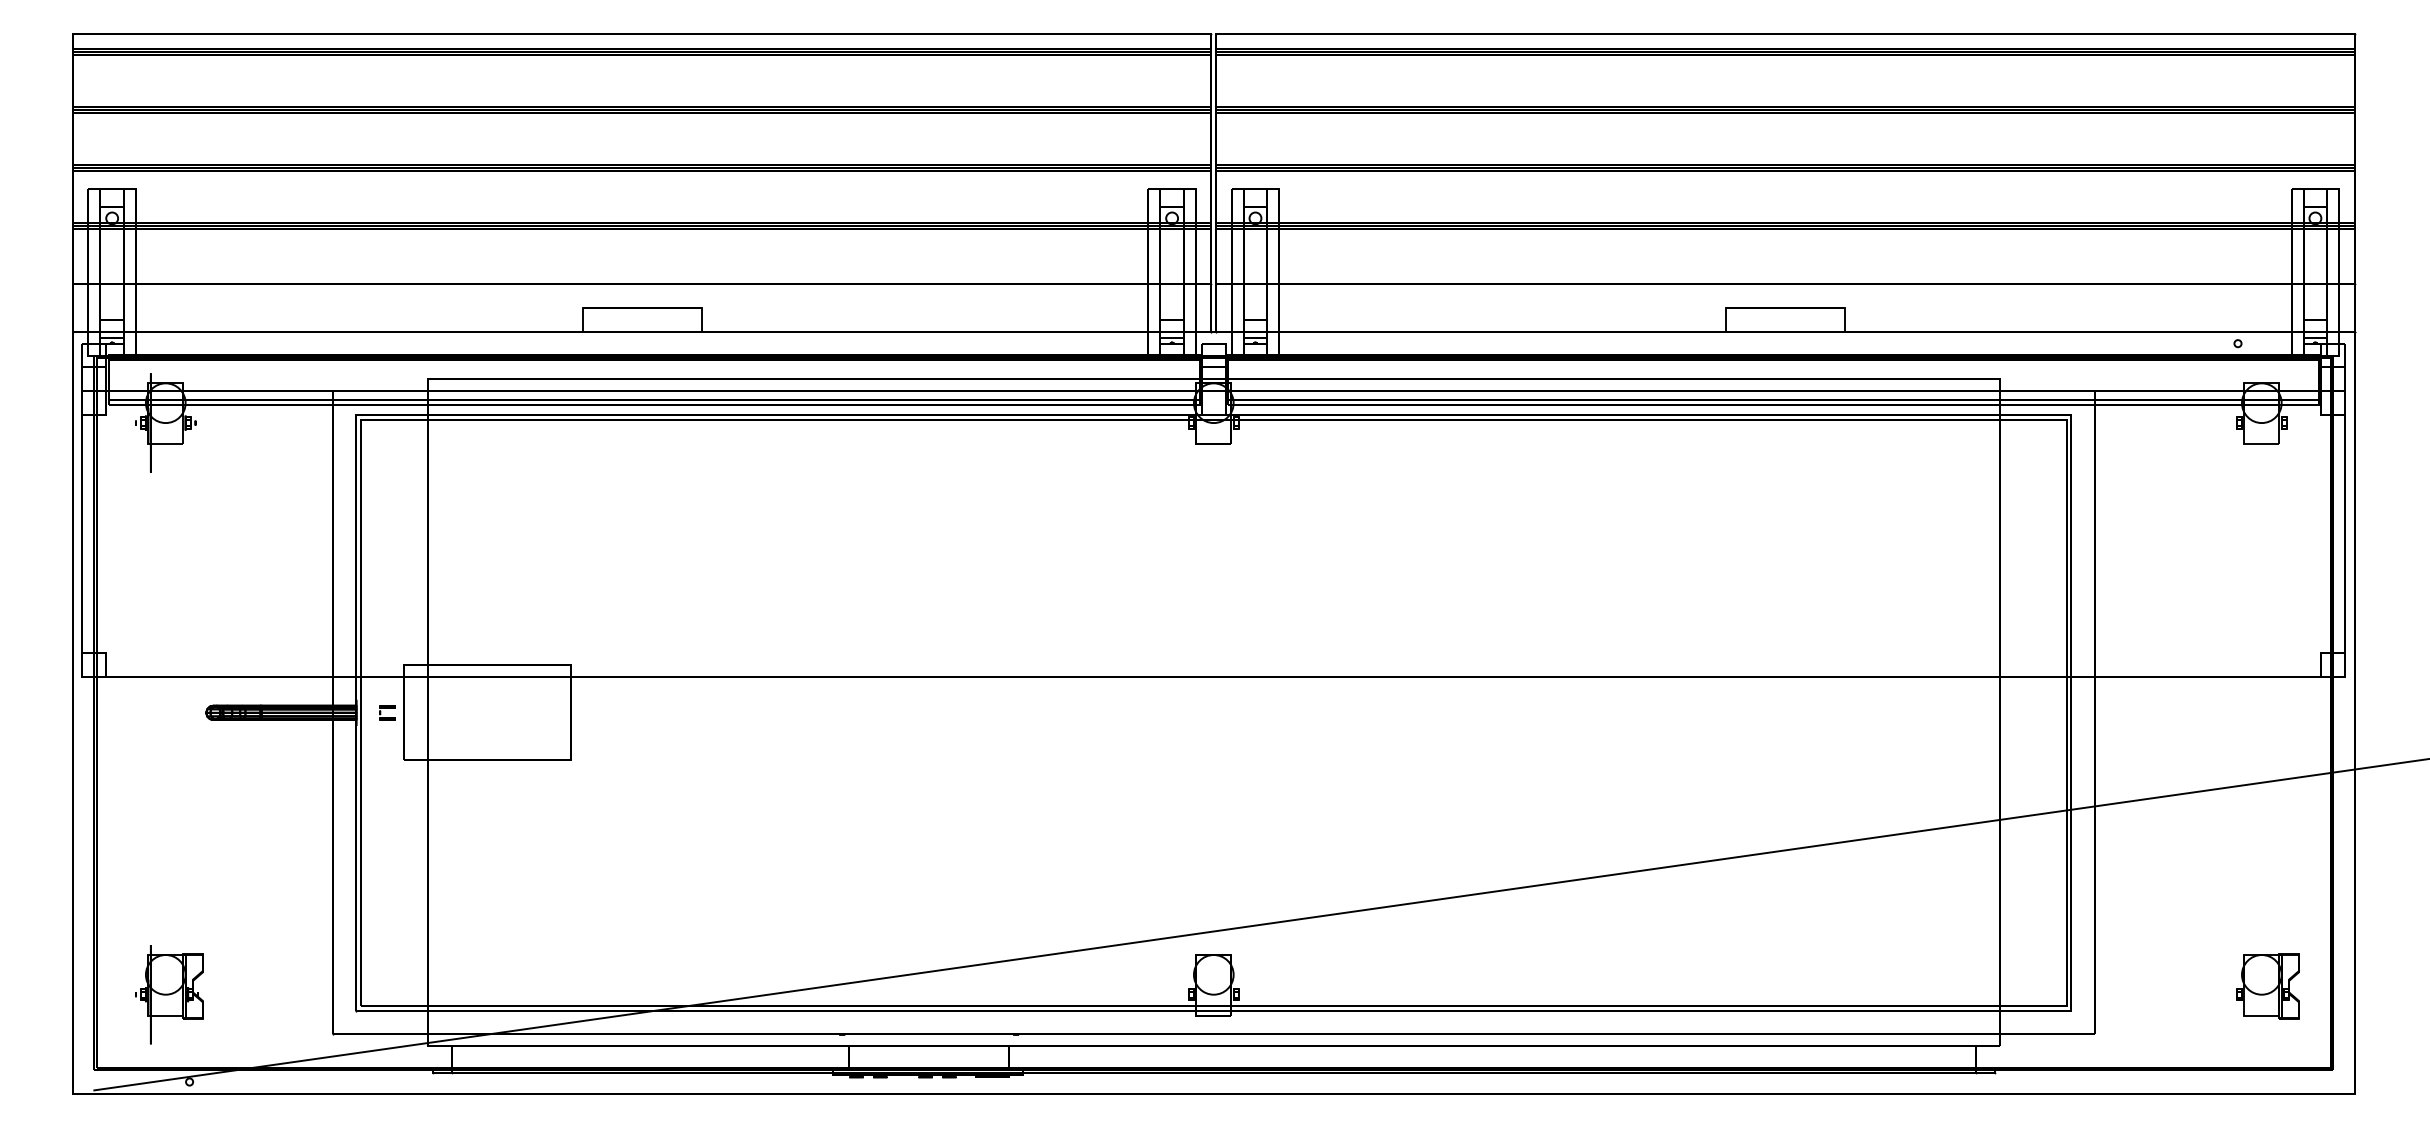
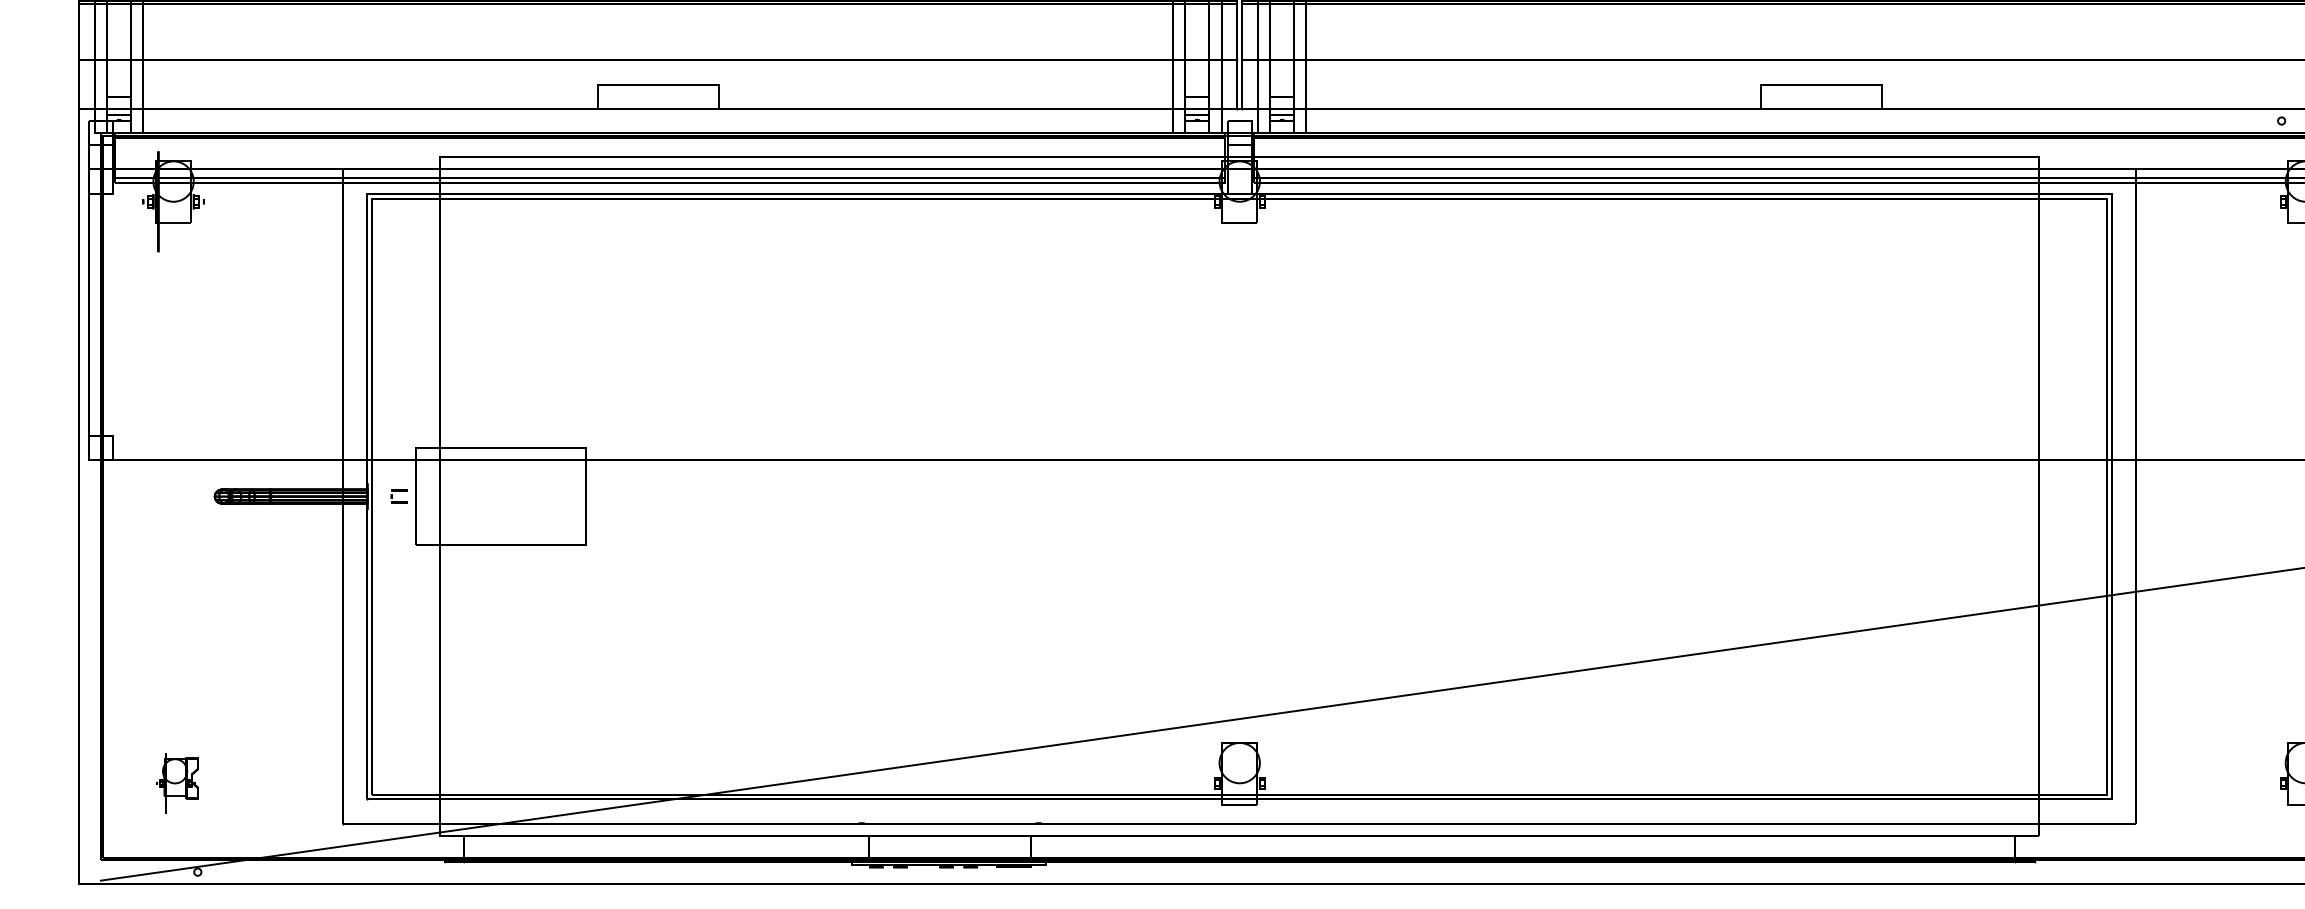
part: (169, 994) -> (177, 783), size x0.6

